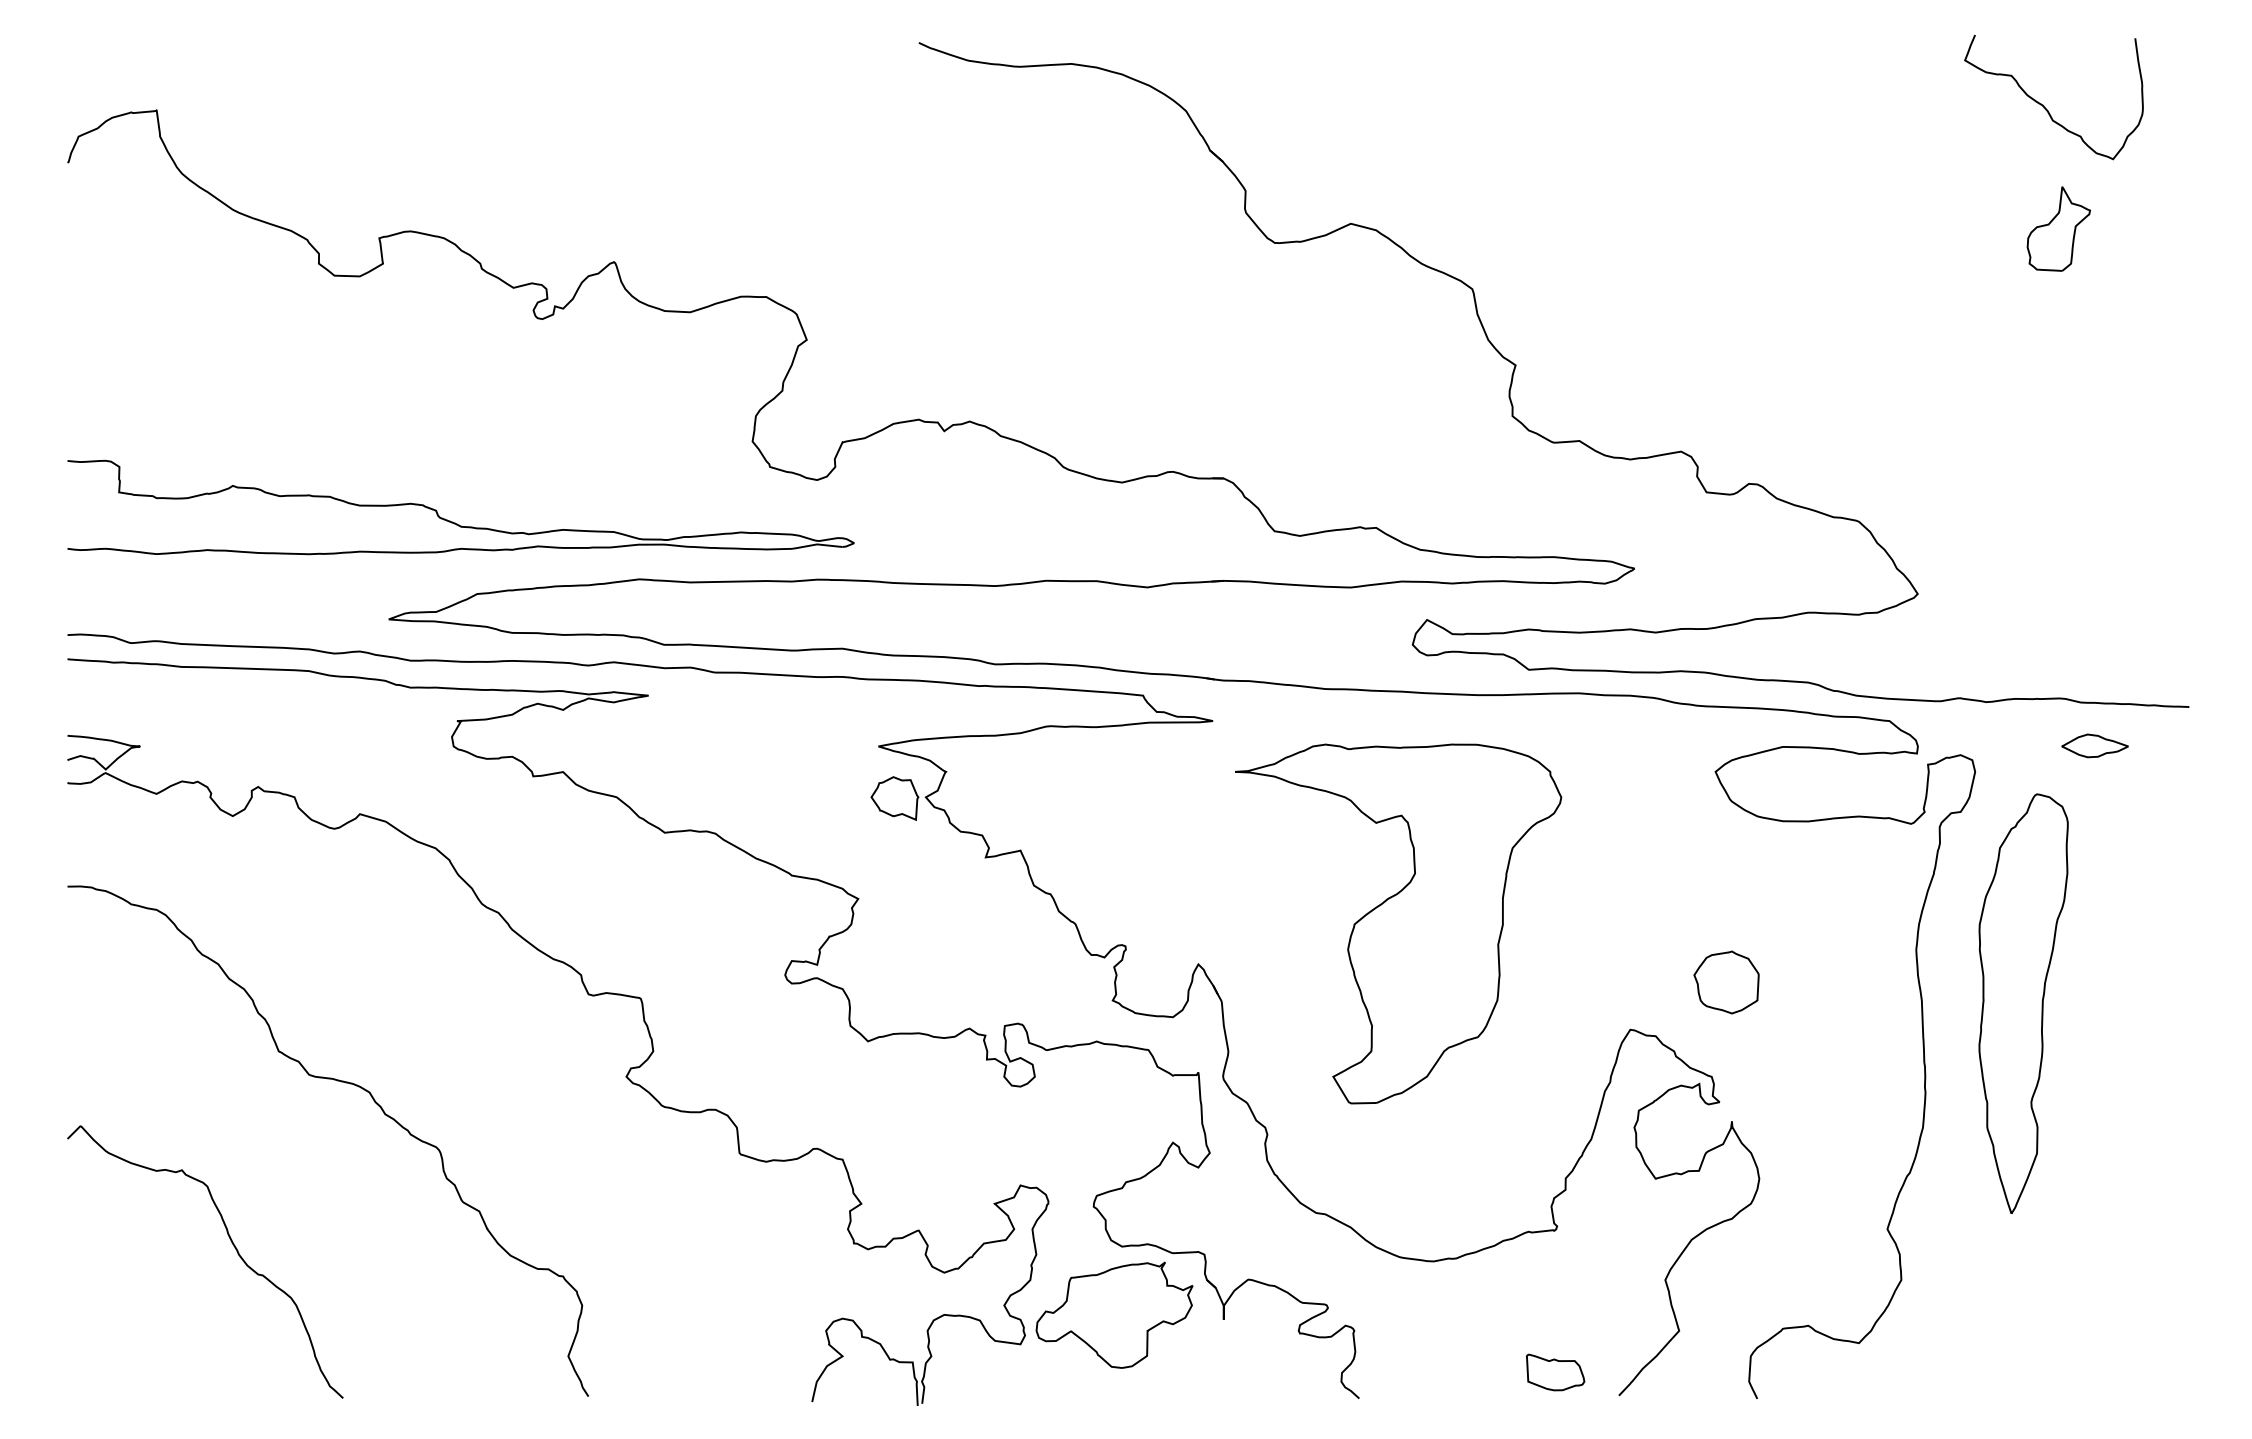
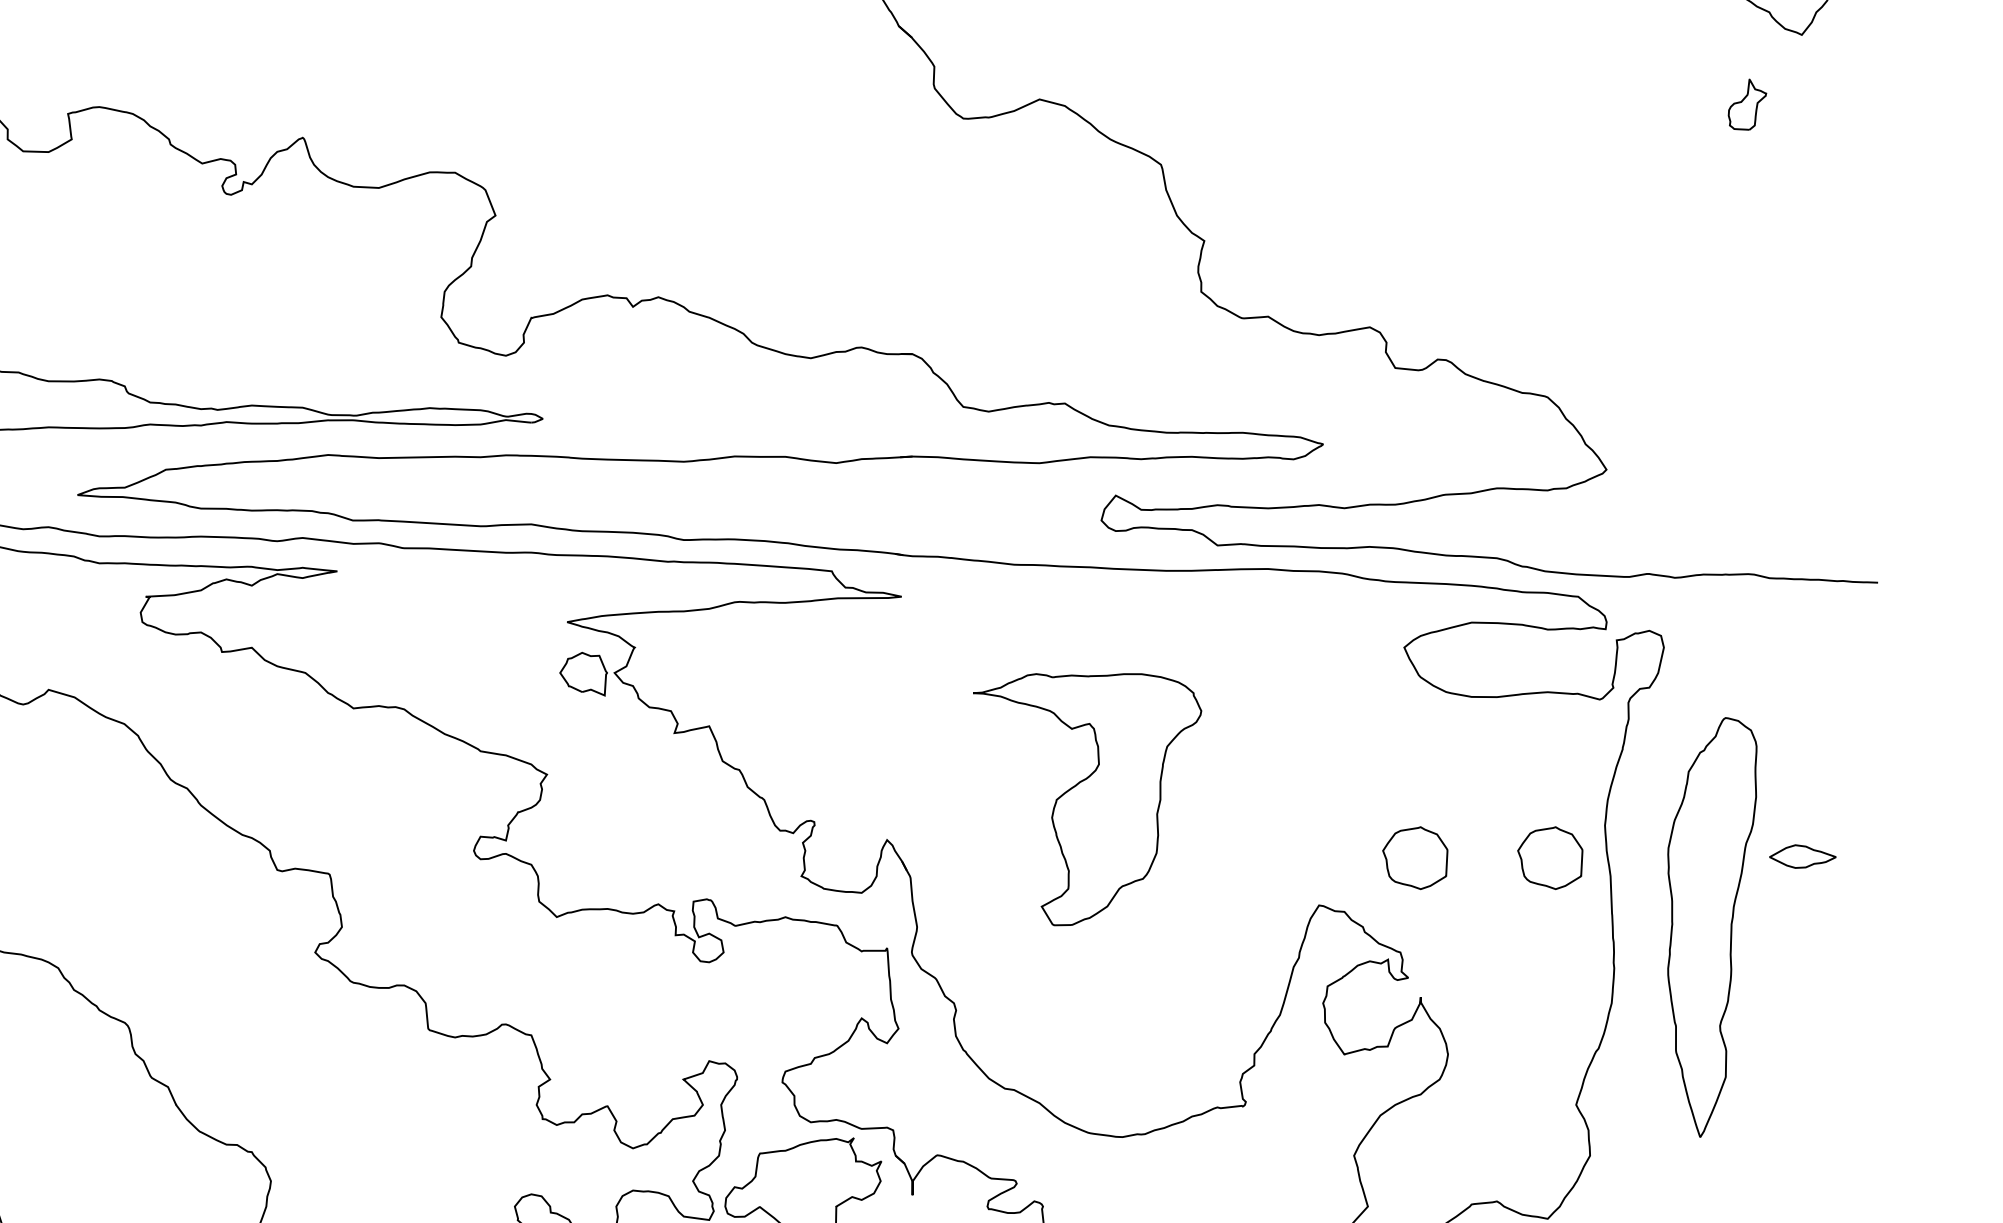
part: (2058, 228) -> (1747, 104), size x0.6
part: (2094, 745) -> (1802, 856), moved
part: (1398, 923) -> (1087, 799), size x0.7
part: (1861, 982) -> (1550, 858), added
part: (2023, 1003) -> (1712, 927), moved

